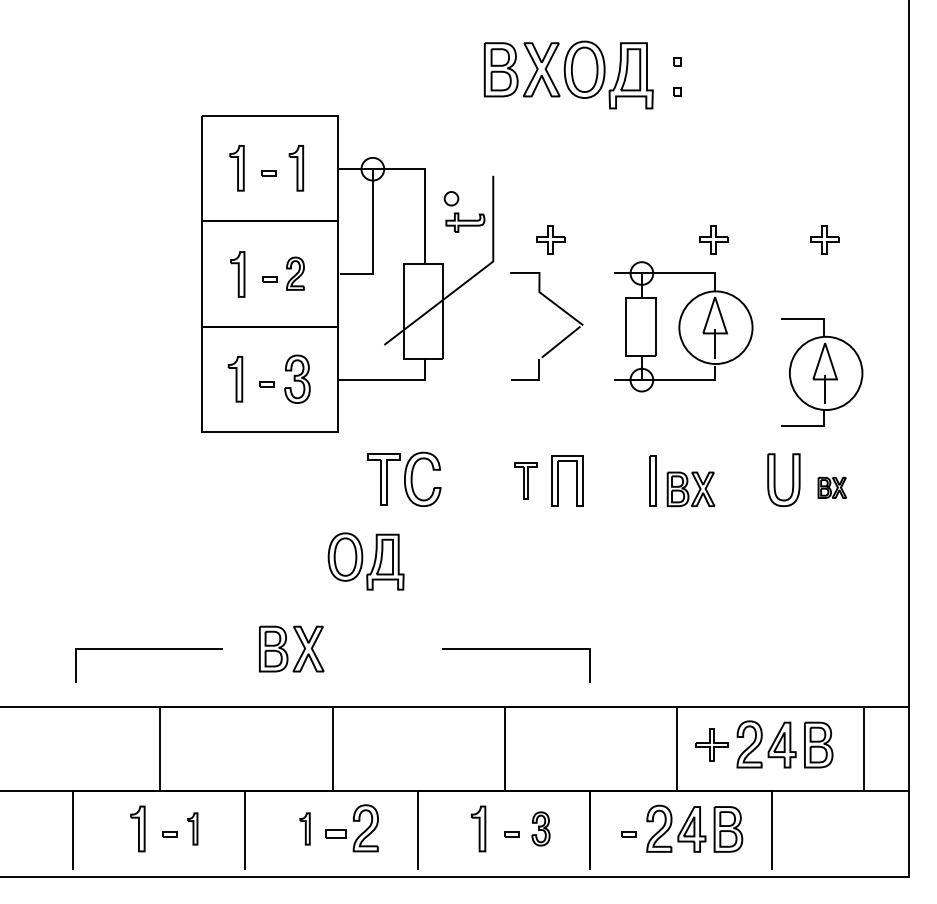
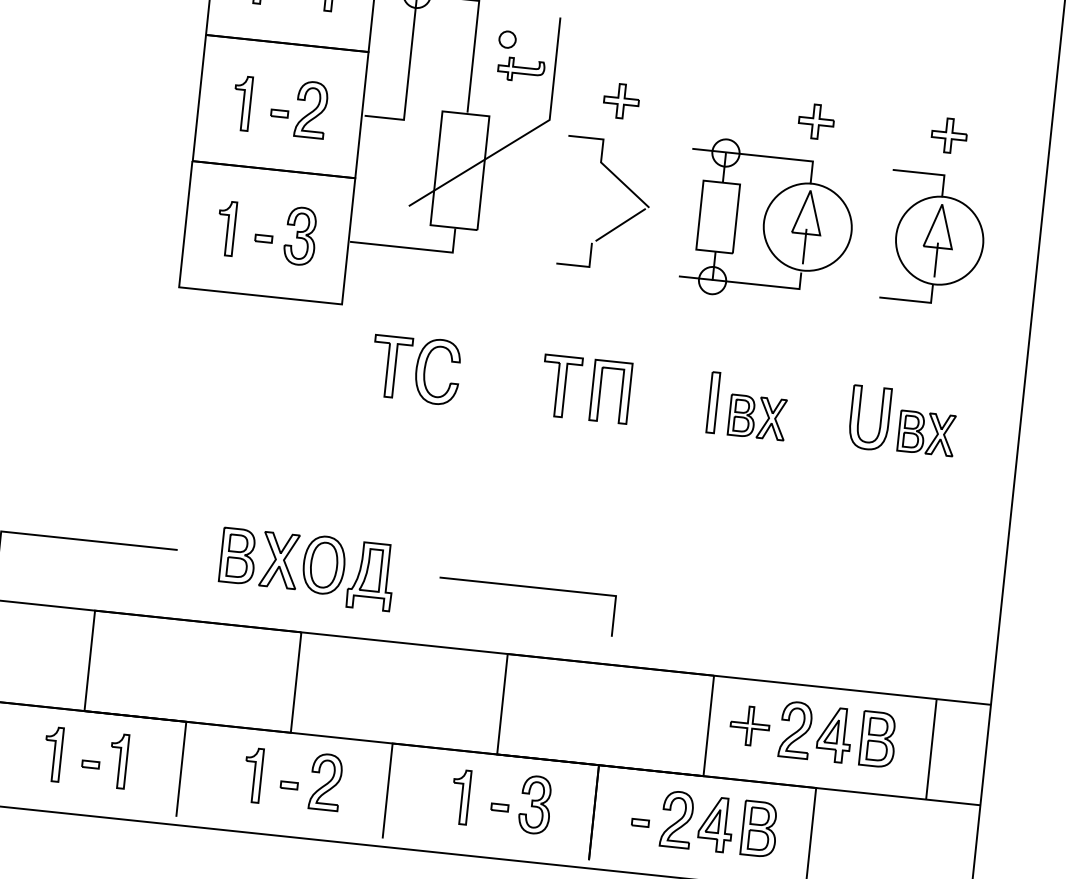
part: (295, 273) -> (311, 109), size x1.43
part: (822, 372) -> (935, 239), moved
part: (525, 480) -> (560, 386), size x1.43
part: (832, 487) -> (927, 433), size x1.67
part: (365, 561) -> (347, 572), moved
part: (192, 828) -> (118, 760), size x1.43
part: (304, 828) -> (252, 774), size x1.43
part: (540, 828) -> (534, 804), size x1.43
part: (335, 834) -> (288, 785), size x0.71

